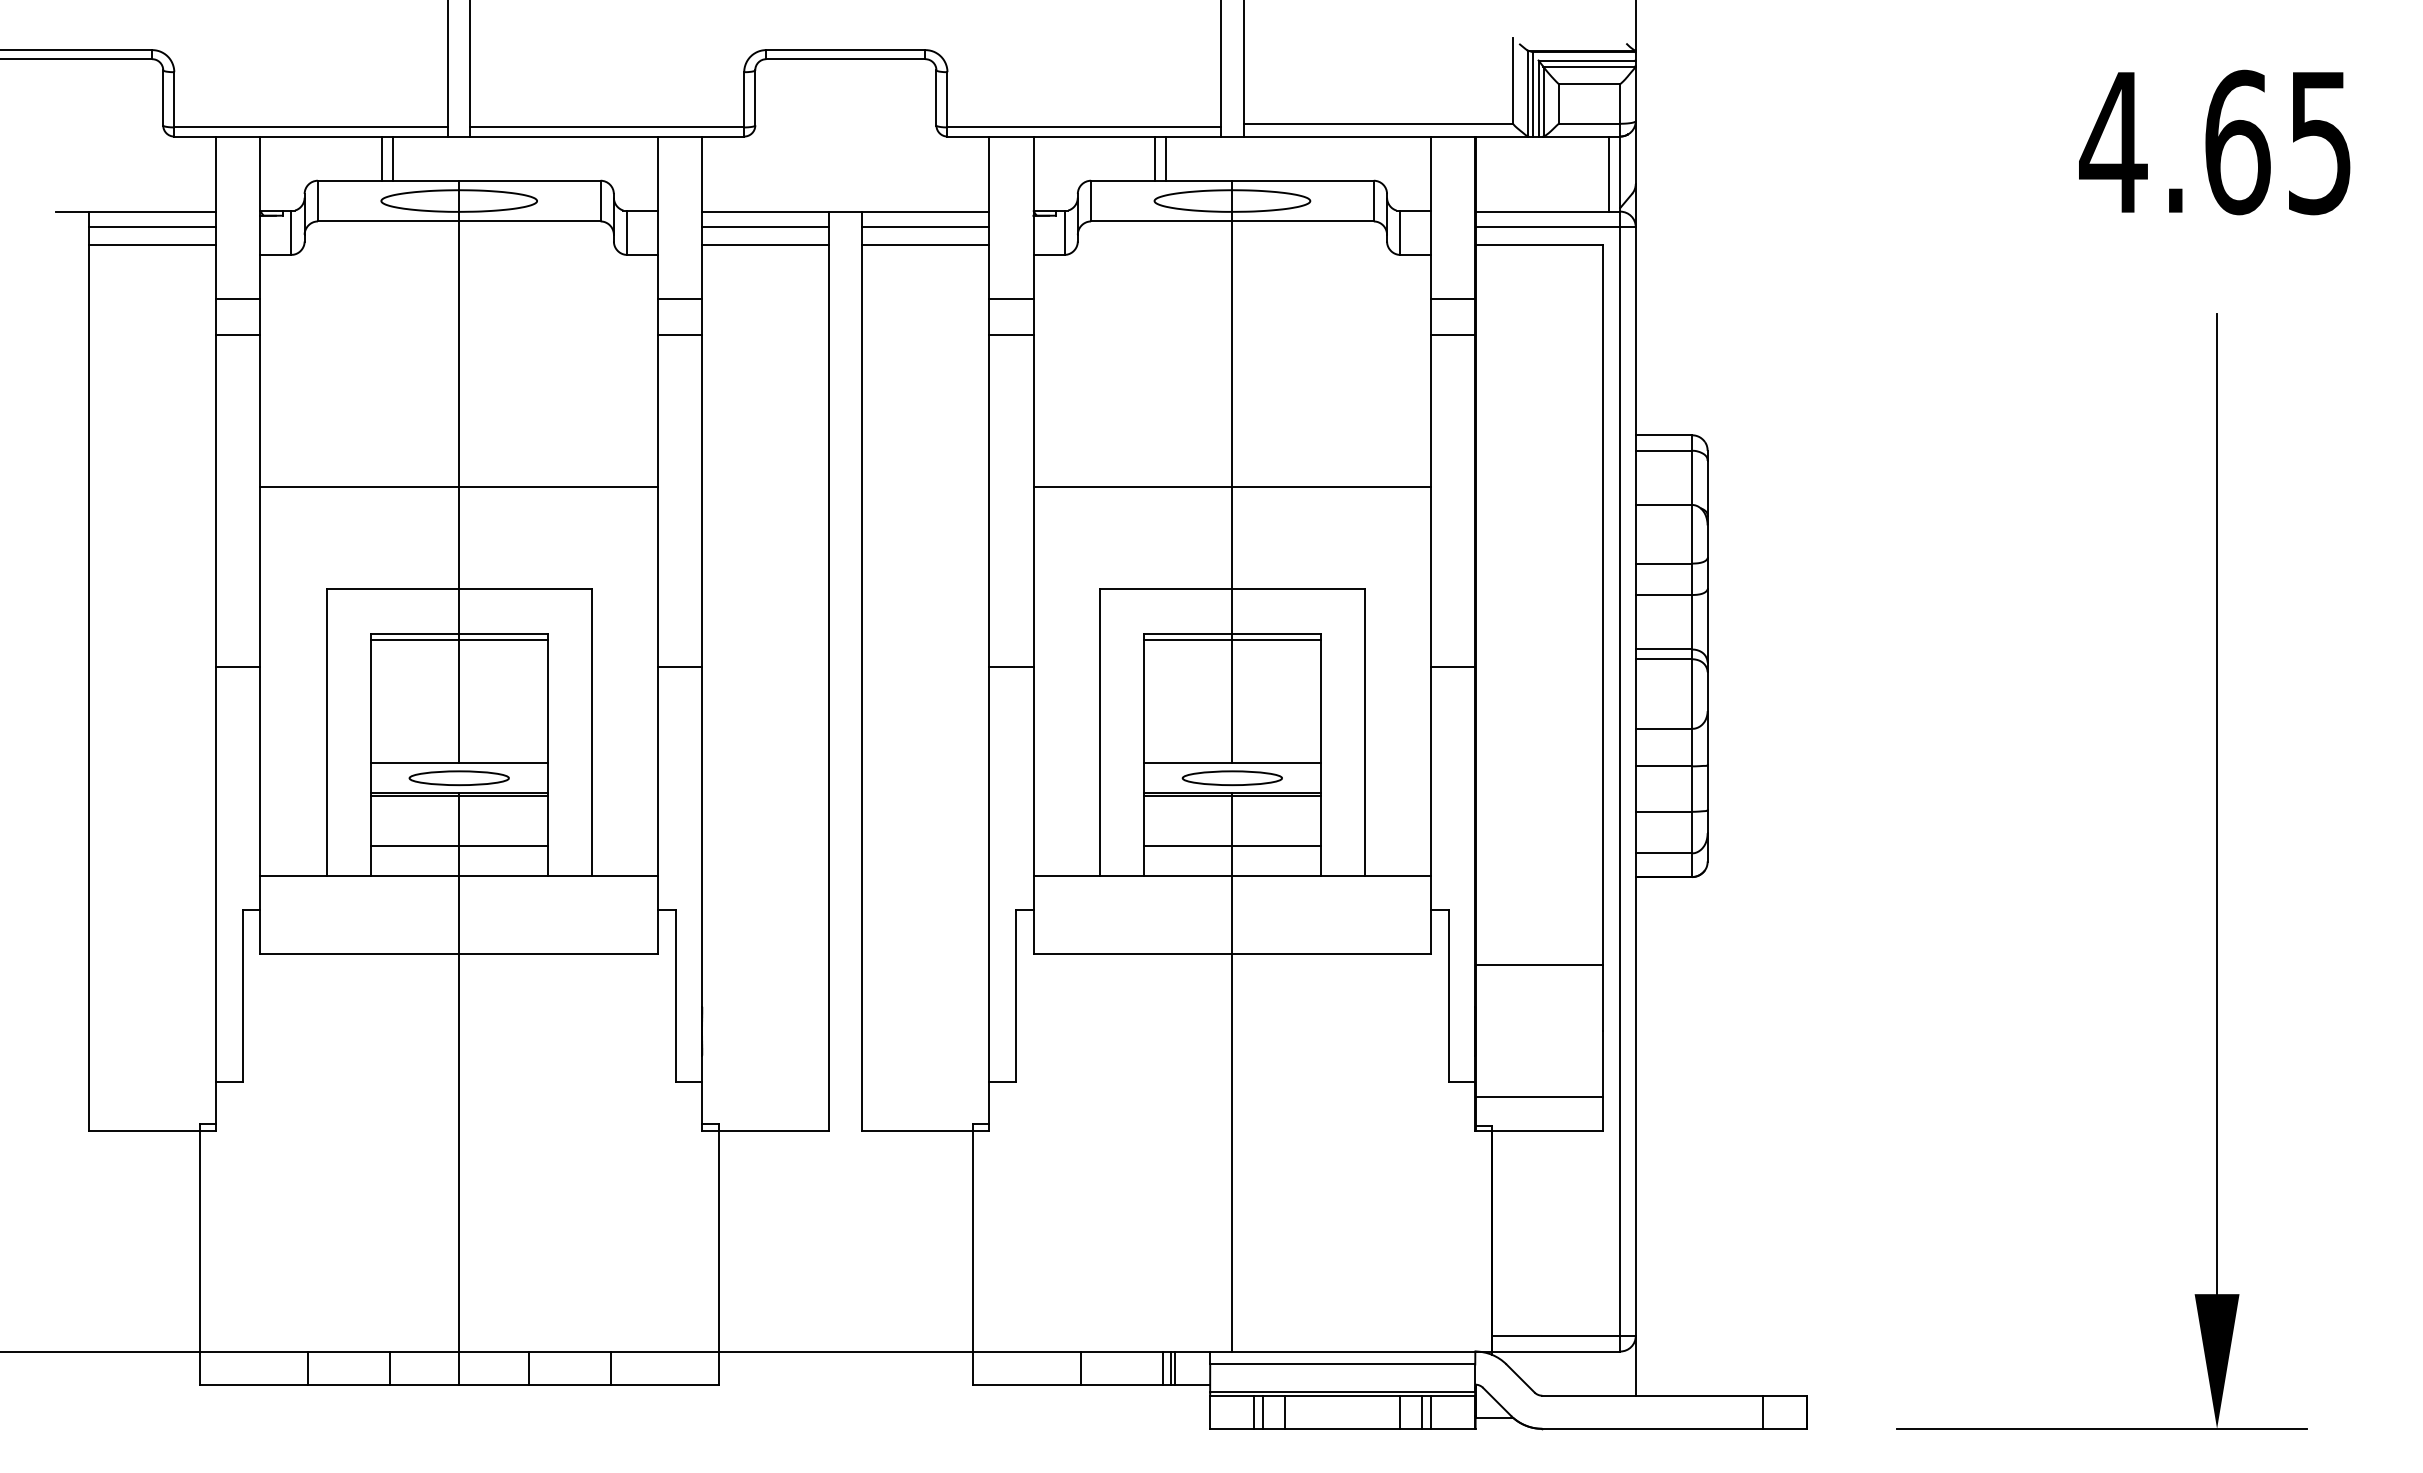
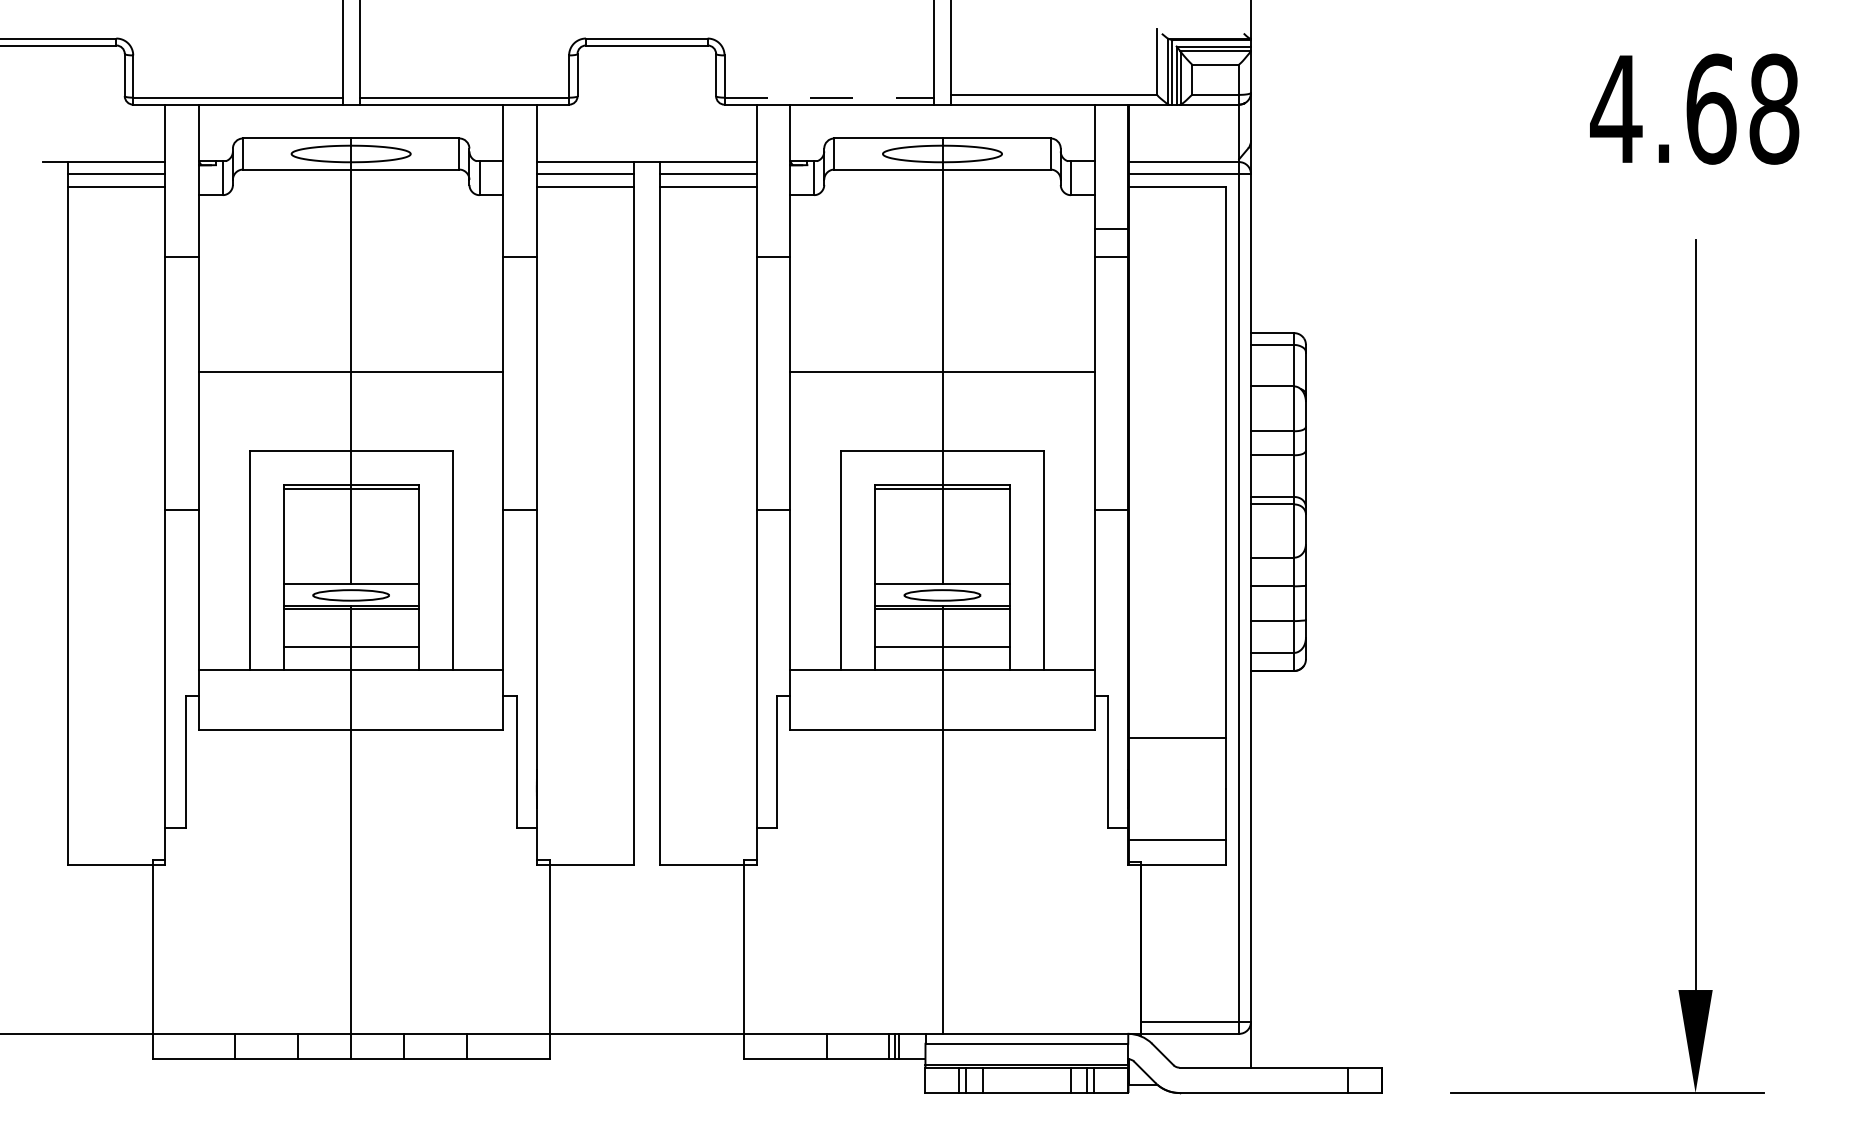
line: (1084, 127) -> (829, 97), solid -> dashed
text: (2319, 142) -> (1773, 109), 4.65 -> 4.68
line: (381, 158) -> (291, 121), removed
line: (393, 158) -> (300, 121), removed
line: (1155, 158) -> (883, 121), removed
line: (1166, 158) -> (892, 121), removed
line: (1609, 173) -> (1230, 132), removed
line: (238, 298) -> (182, 228), removed
line: (680, 298) -> (520, 228), removed
line: (1011, 298) -> (773, 228), removed

